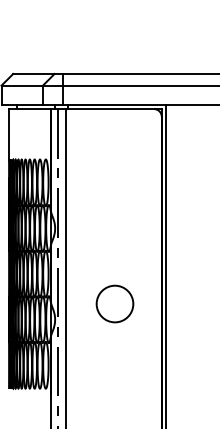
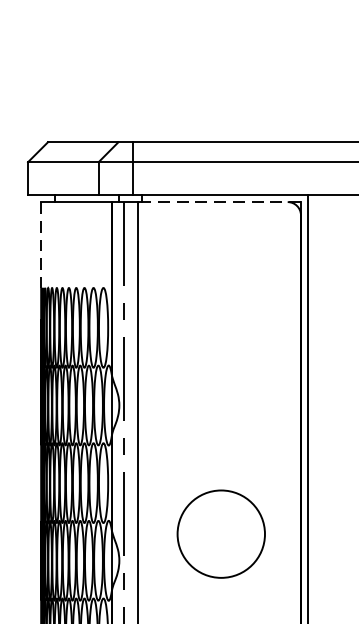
line: (114, 109) -> (220, 202), solid -> dashed
line: (9, 134) -> (41, 245), solid -> dashed
circle: (114, 303) -> (220, 533), size x1.4

